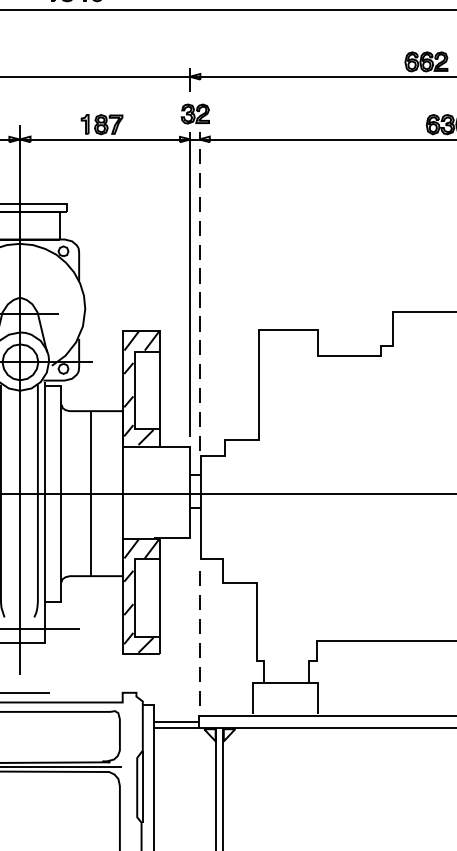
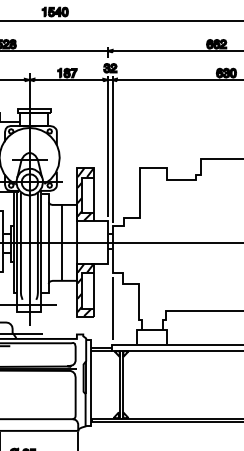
line: (200, 290) -> (112, 149), dashed -> solid
line: (200, 636) -> (112, 308), dashed -> solid

